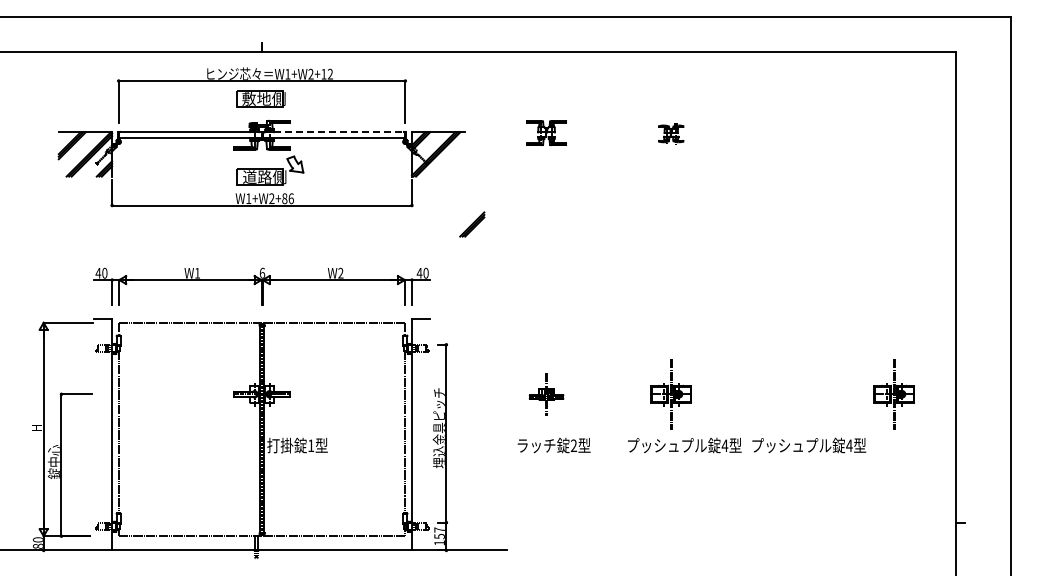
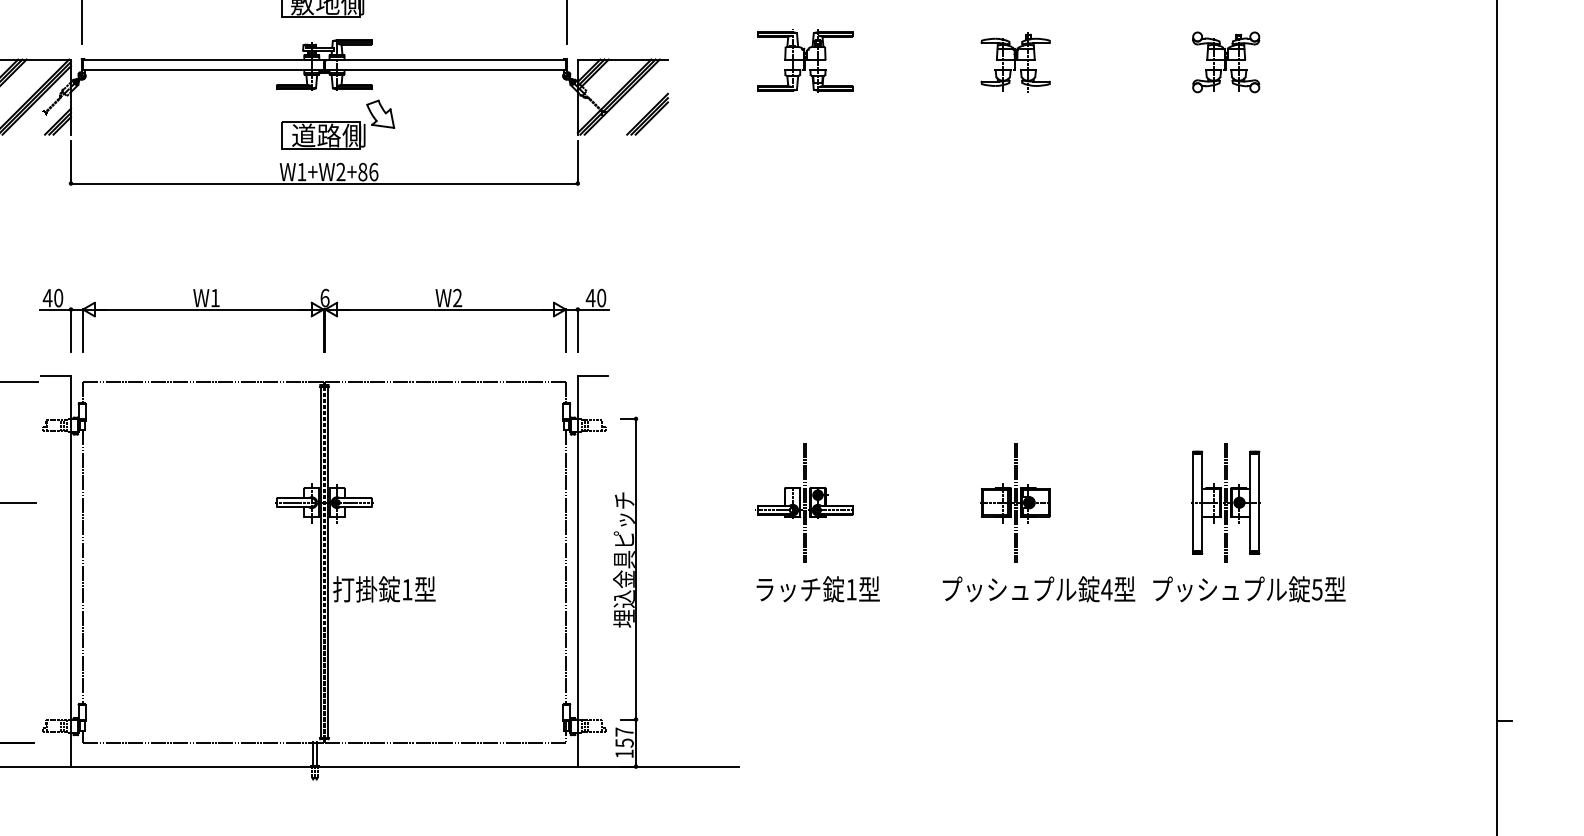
line: (334, 132) -> (446, 60), dashed -> solid
part: (546, 132) -> (805, 60), size x1.43
part: (671, 133) -> (1016, 61), size x1.67
part: (795, 133) -> (1226, 61), added
part: (472, 224) -> (647, 114), moved
part: (546, 394) -> (805, 503), size x1.67
part: (795, 394) -> (1226, 503), added
part: (893, 394) -> (1391, 503), removed
text: (573, 445) -> (850, 589), 2 -> 1
text: (849, 445) -> (1317, 589), 4 -> 5

